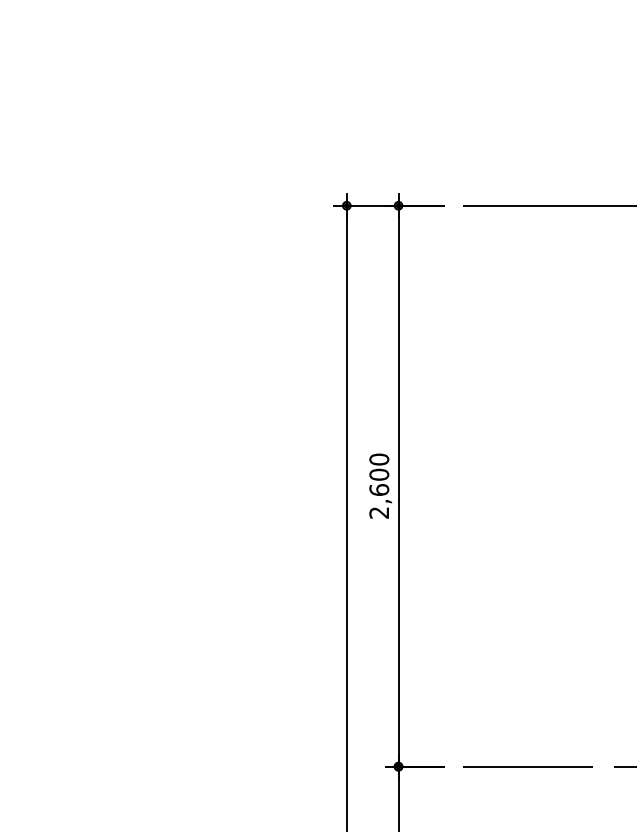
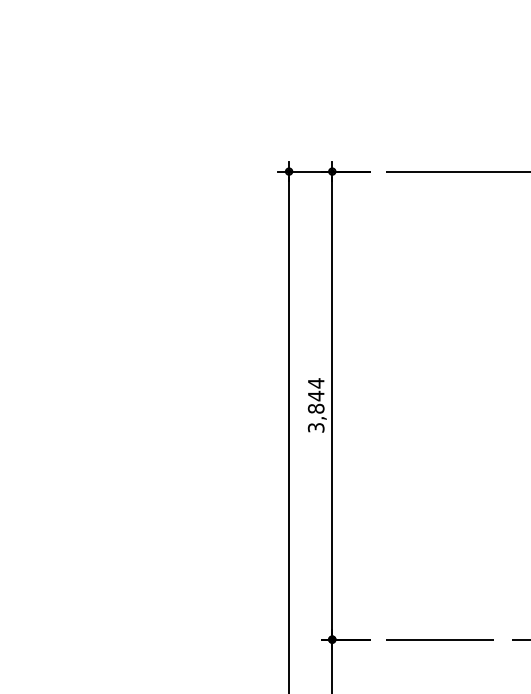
text: (379, 485) -> (316, 404), 2,600 -> 3,844

